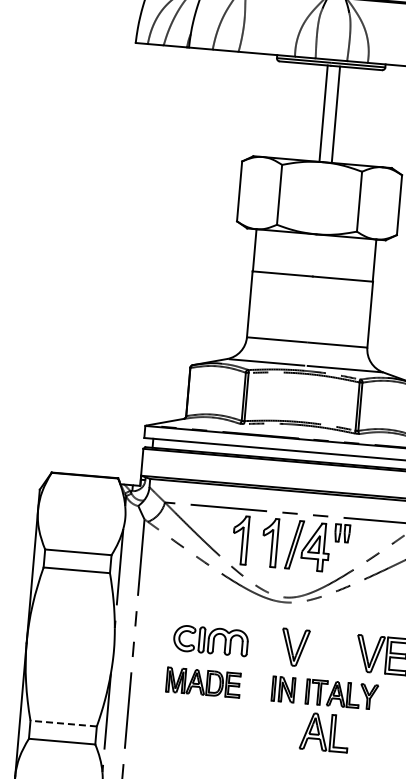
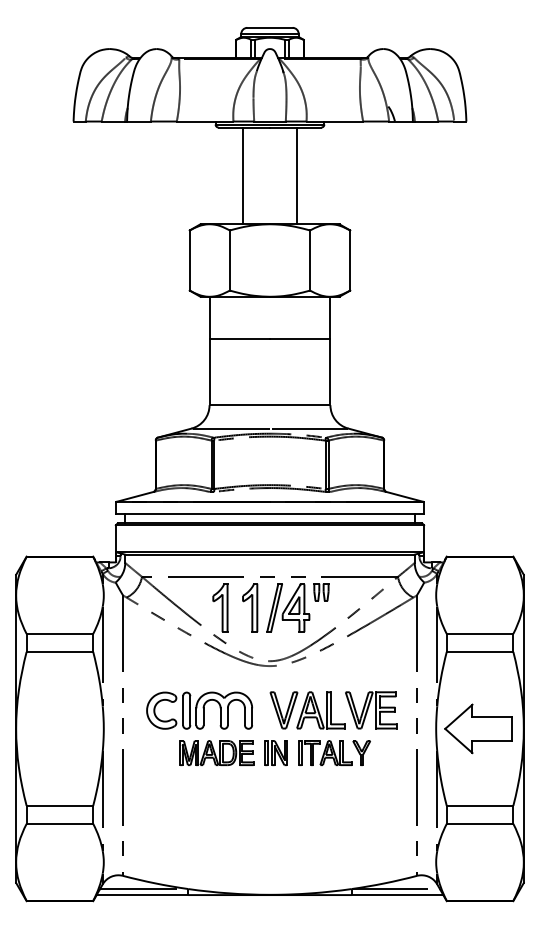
line: (323, 113) -> (242, 175), moved
line: (336, 114) -> (297, 175), moved
part: (210, 640) -> (199, 710), size x1.43
part: (203, 682) -> (216, 752), moved
line: (63, 723) -> (59, 805), dashed -> solid
part: (324, 732) -> (320, 710), moved

